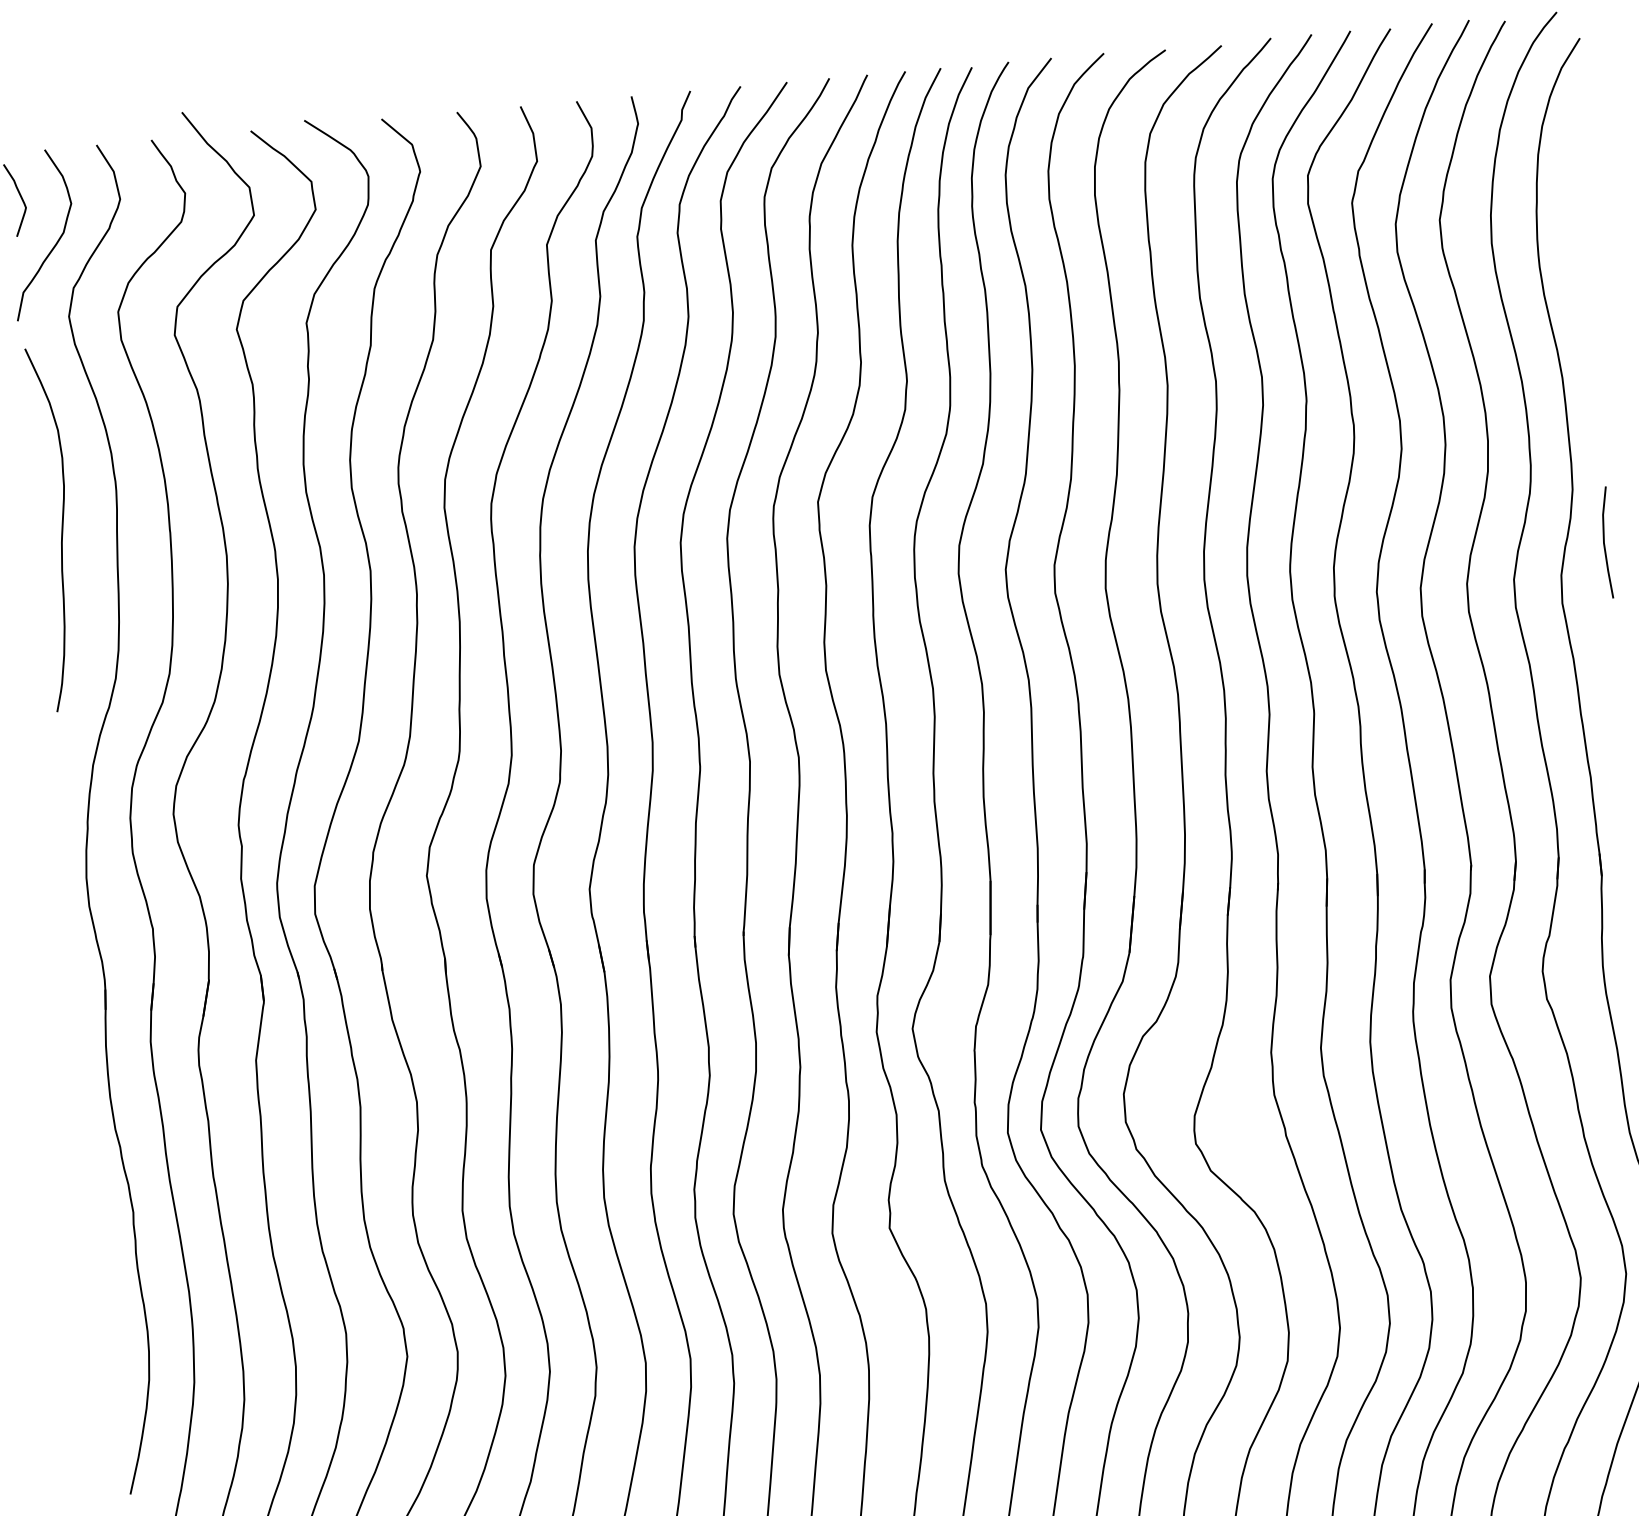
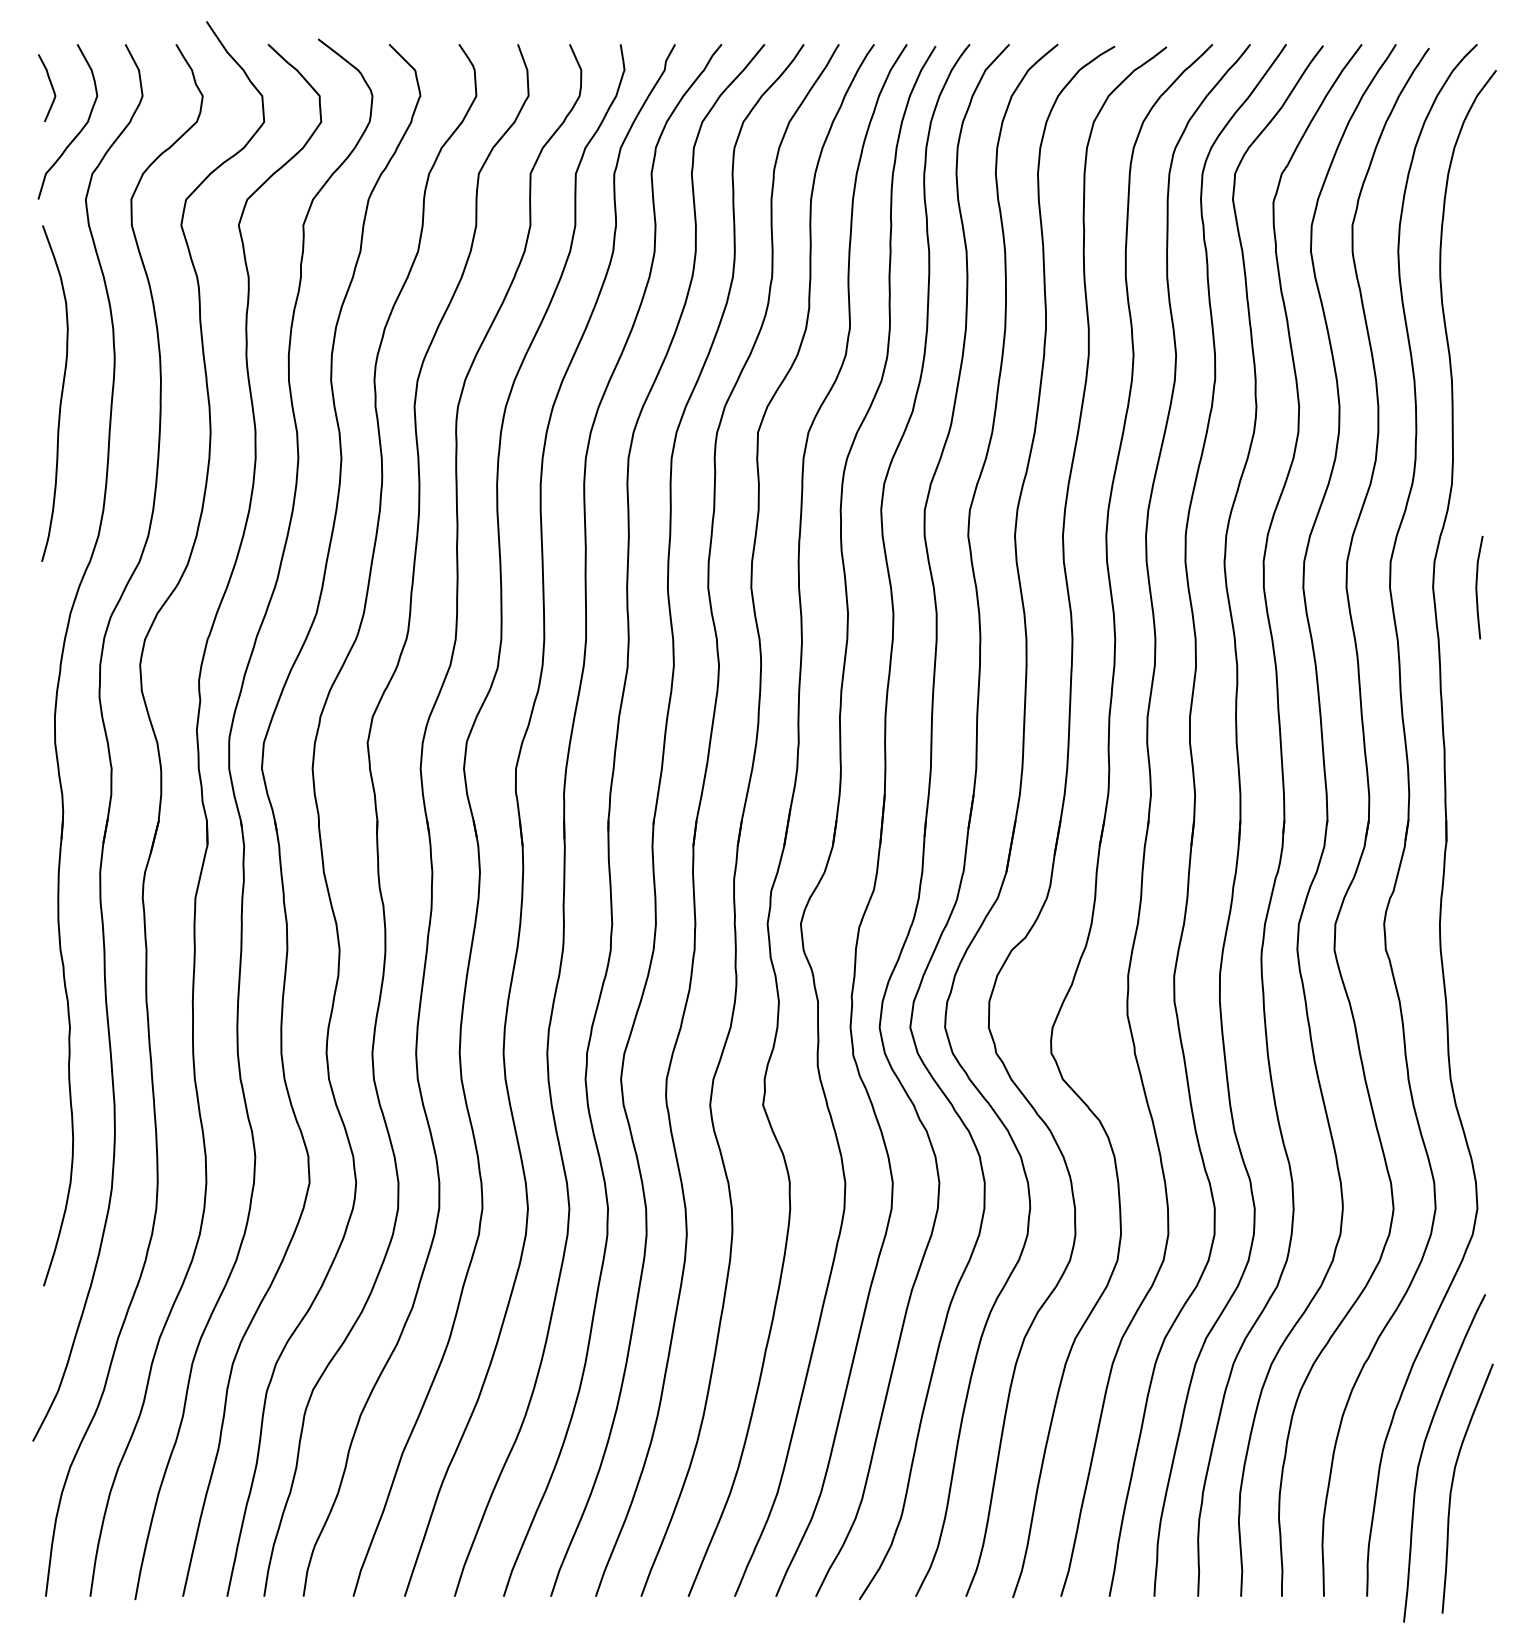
line: (1605, 542) -> (1477, 587), moved

